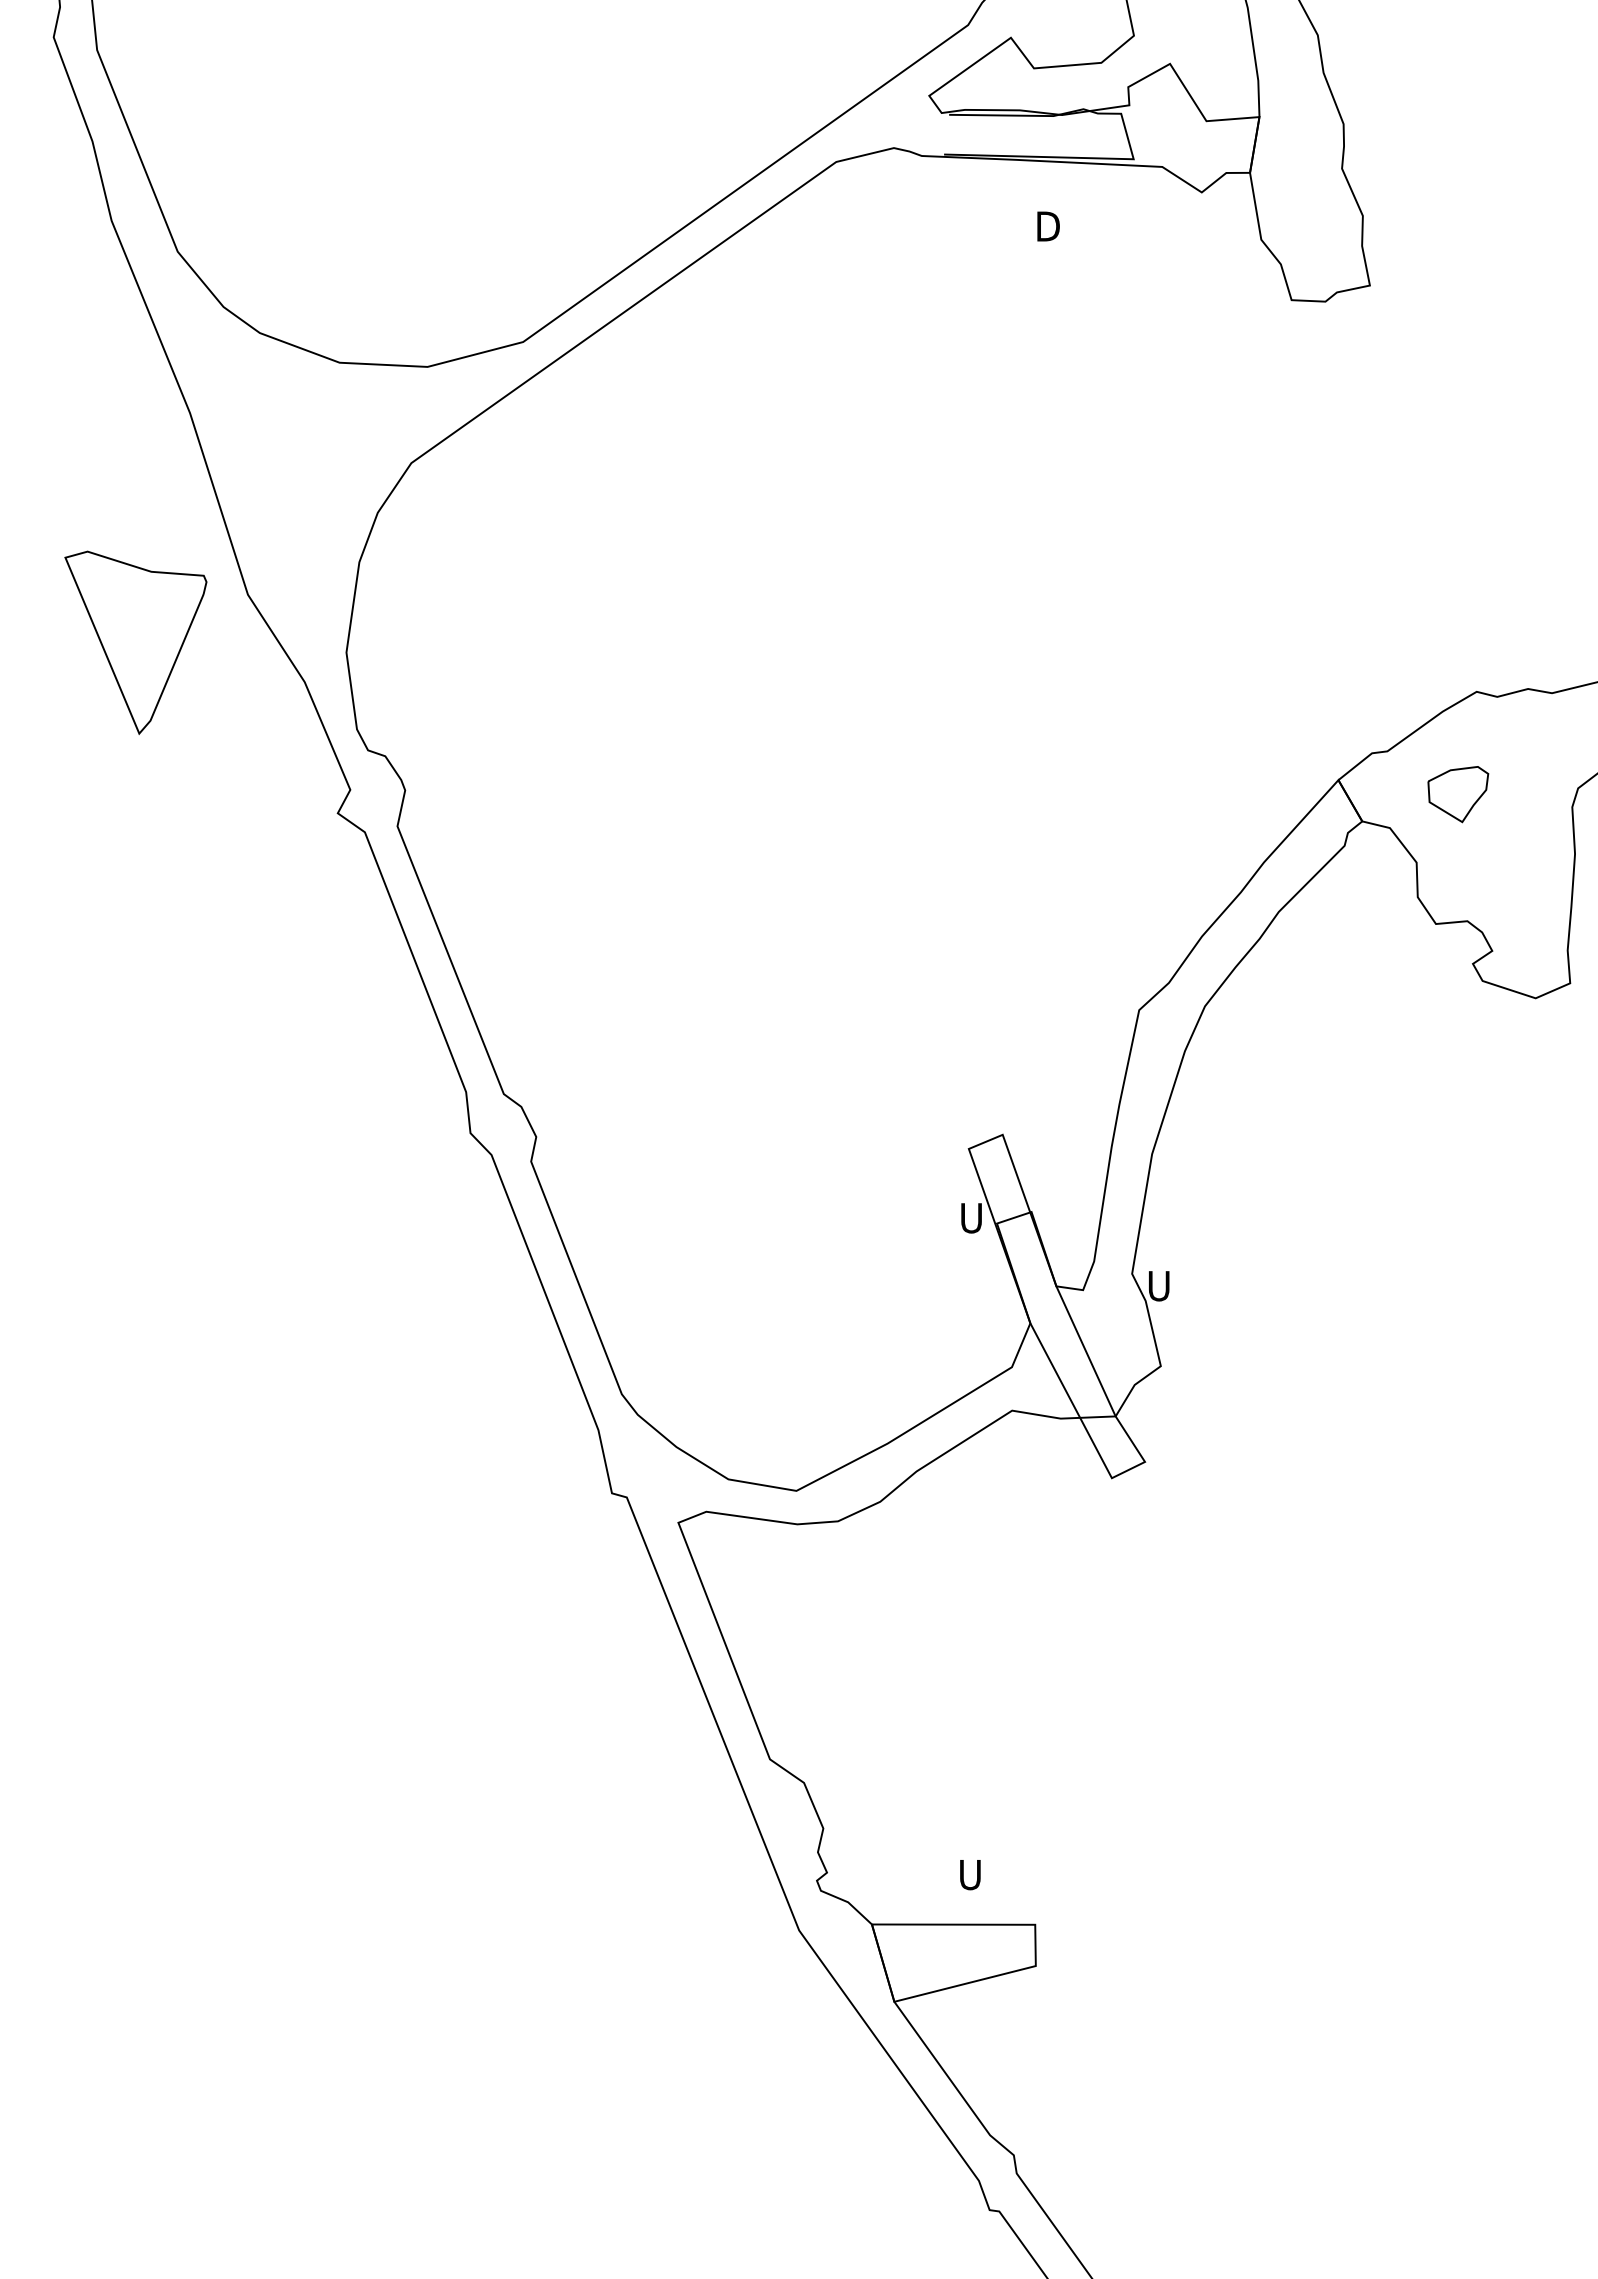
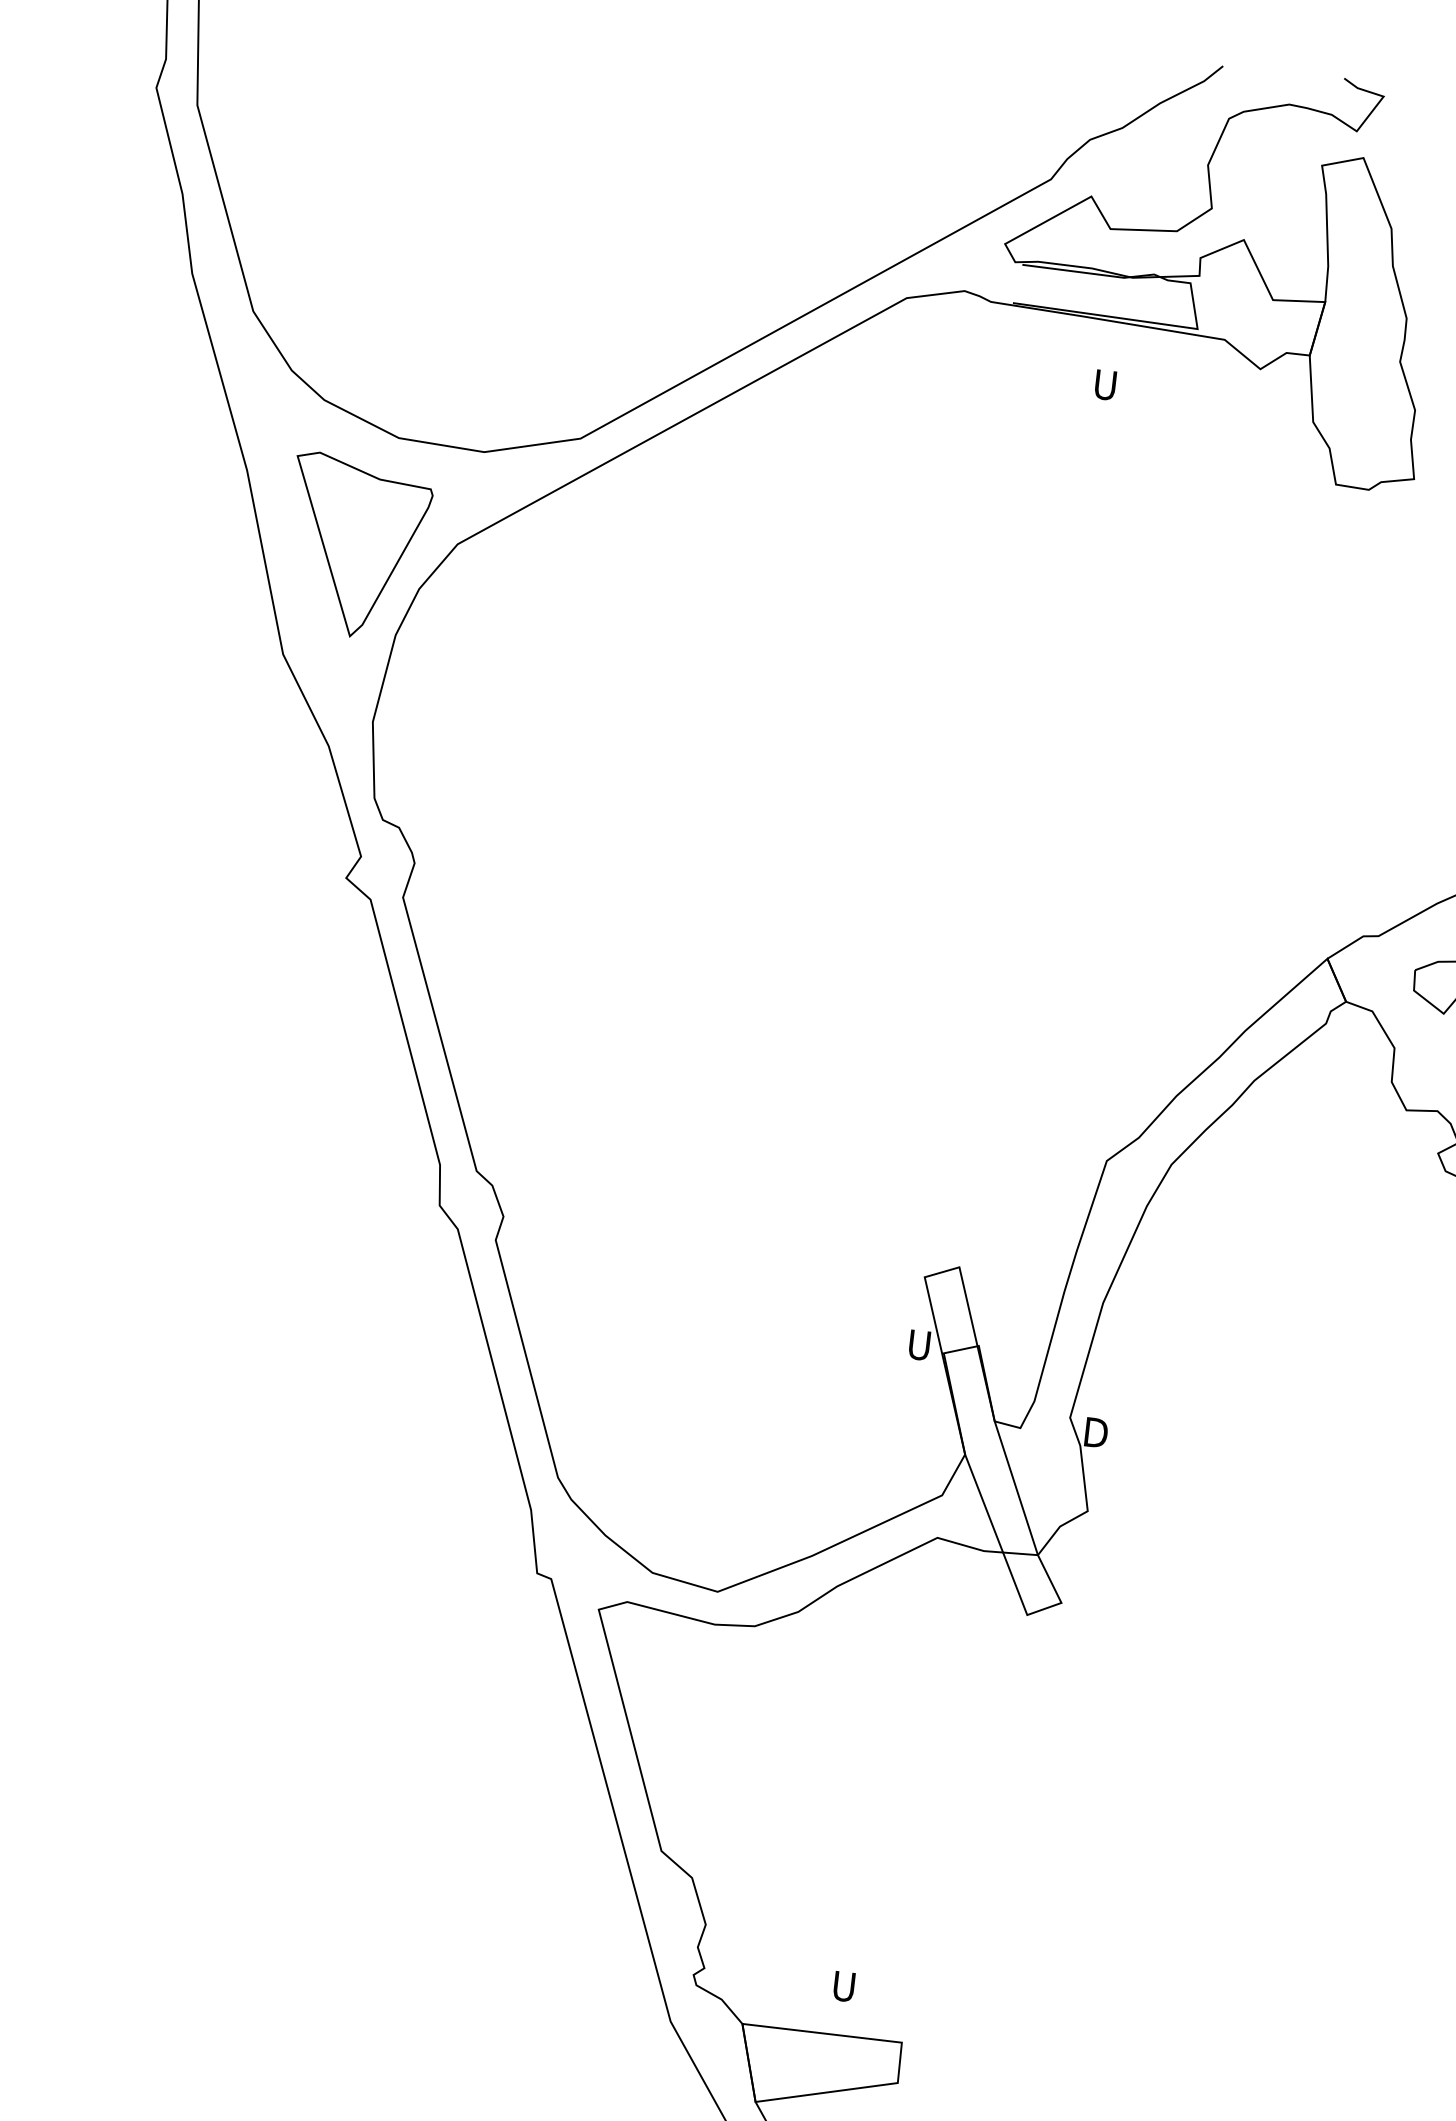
text: (1048, 226) -> (1106, 385), D -> U
part: (135, 642) -> (356, 546), moved
text: (1159, 1286) -> (1095, 1433), U -> D

